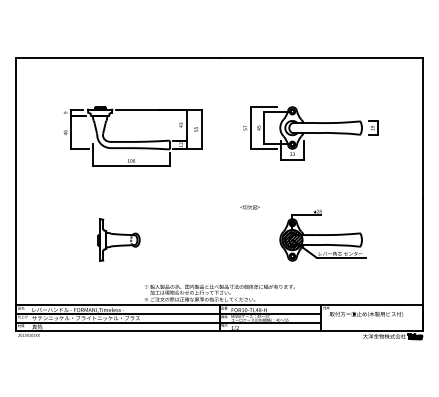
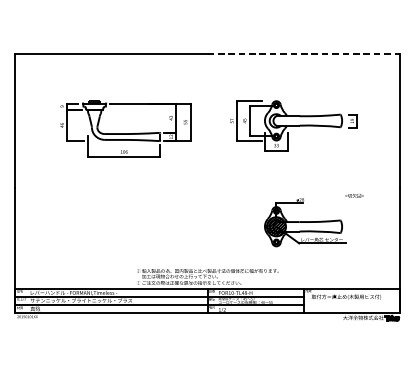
line: (321, 57) -> (303, 54), solid -> dashed
text: (249, 207) -> (353, 196), moved
part: (118, 239) -> (112, 226), removed

